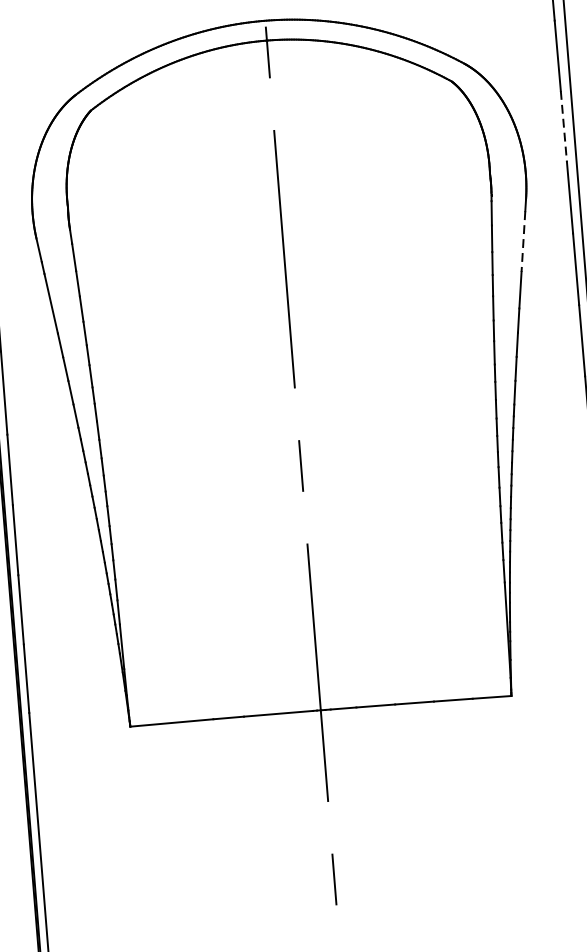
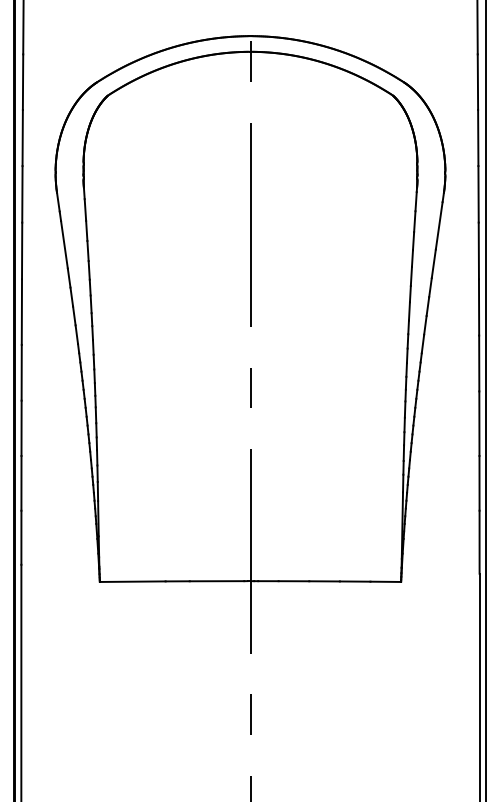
line: (564, 127) -> (478, 138), dashed -> solid
line: (523, 241) -> (439, 225), dashed -> solid

